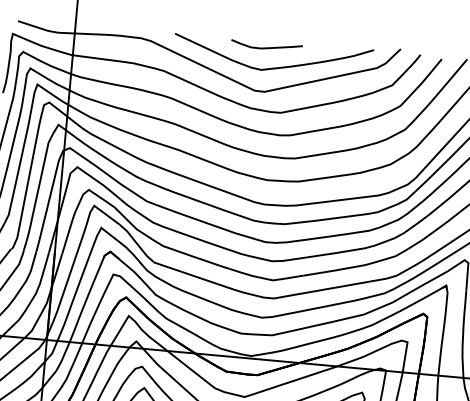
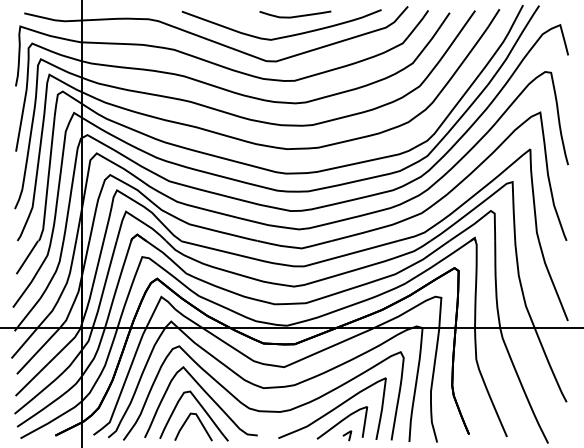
curve: (266, 46) -> (295, 15), moved

